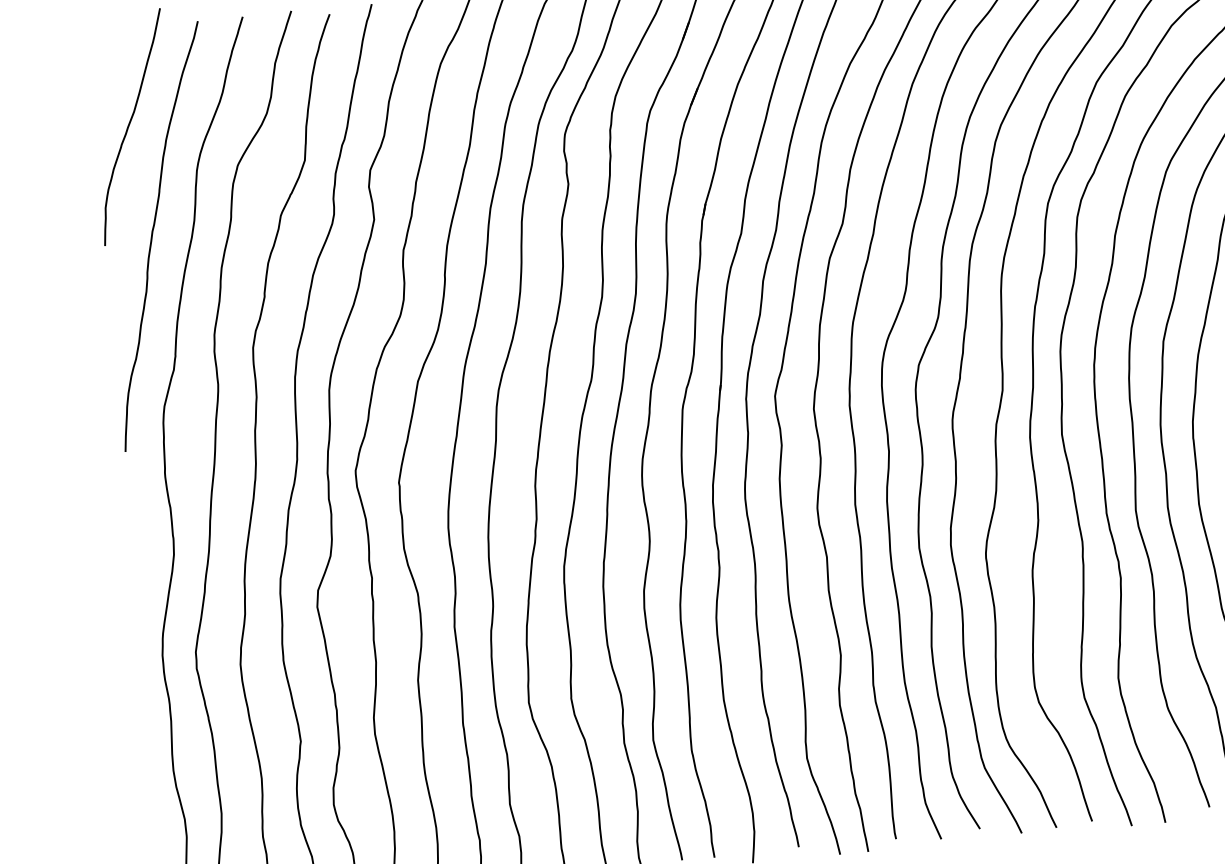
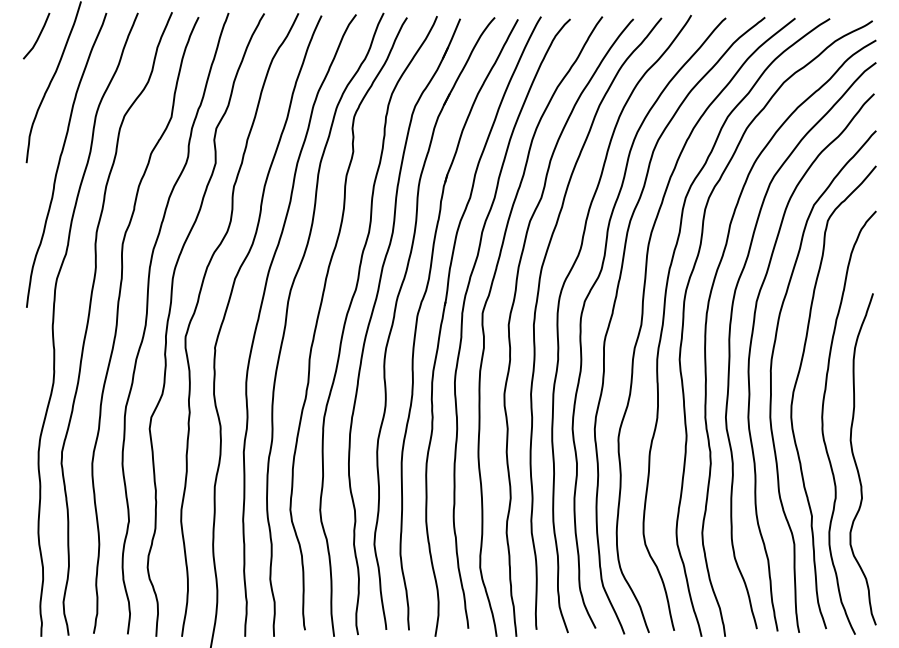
line: (104, 62) -> (38, 35), added

